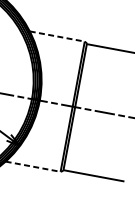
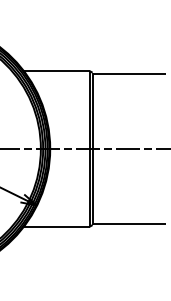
line: (57, 36) -> (56, 71), dashed -> solid
line: (32, 166) -> (56, 226), dashed -> solid

